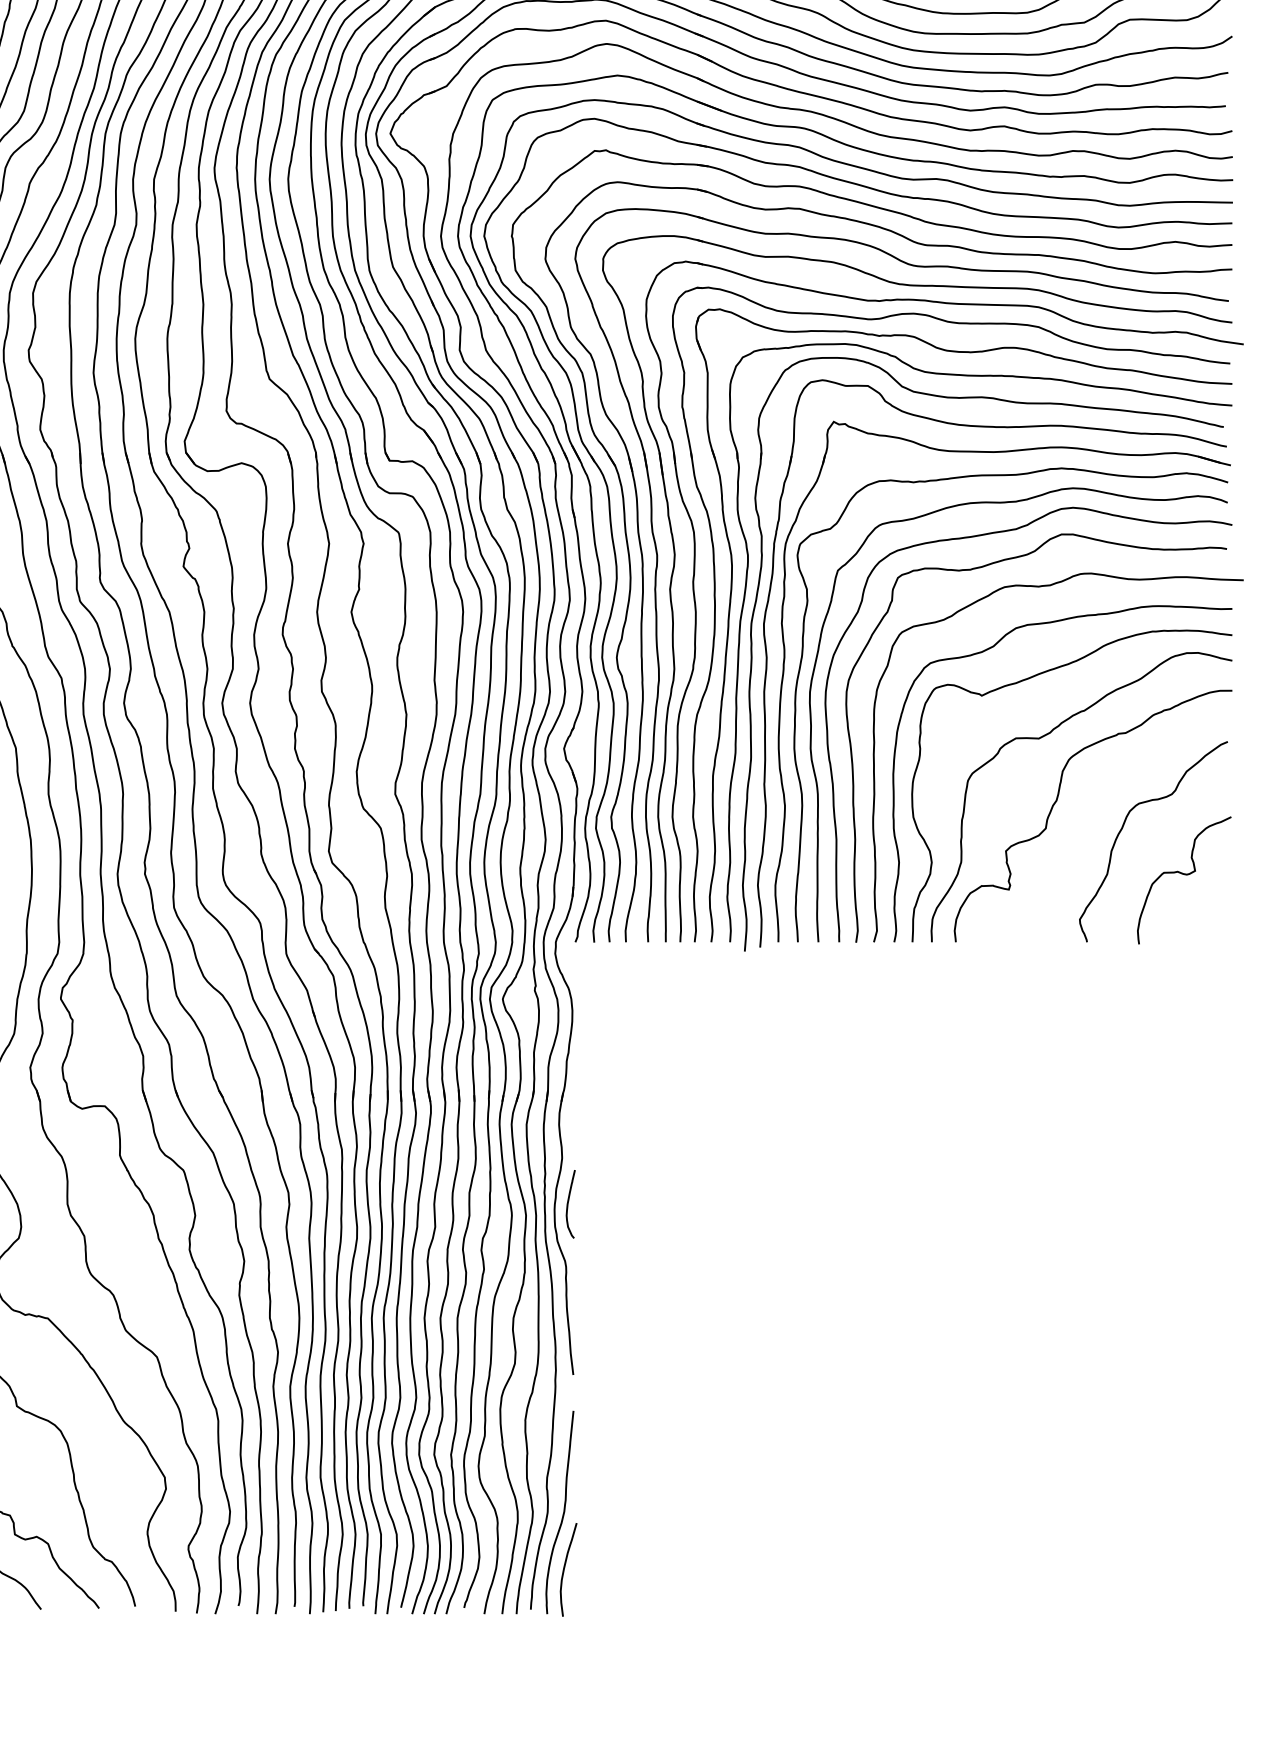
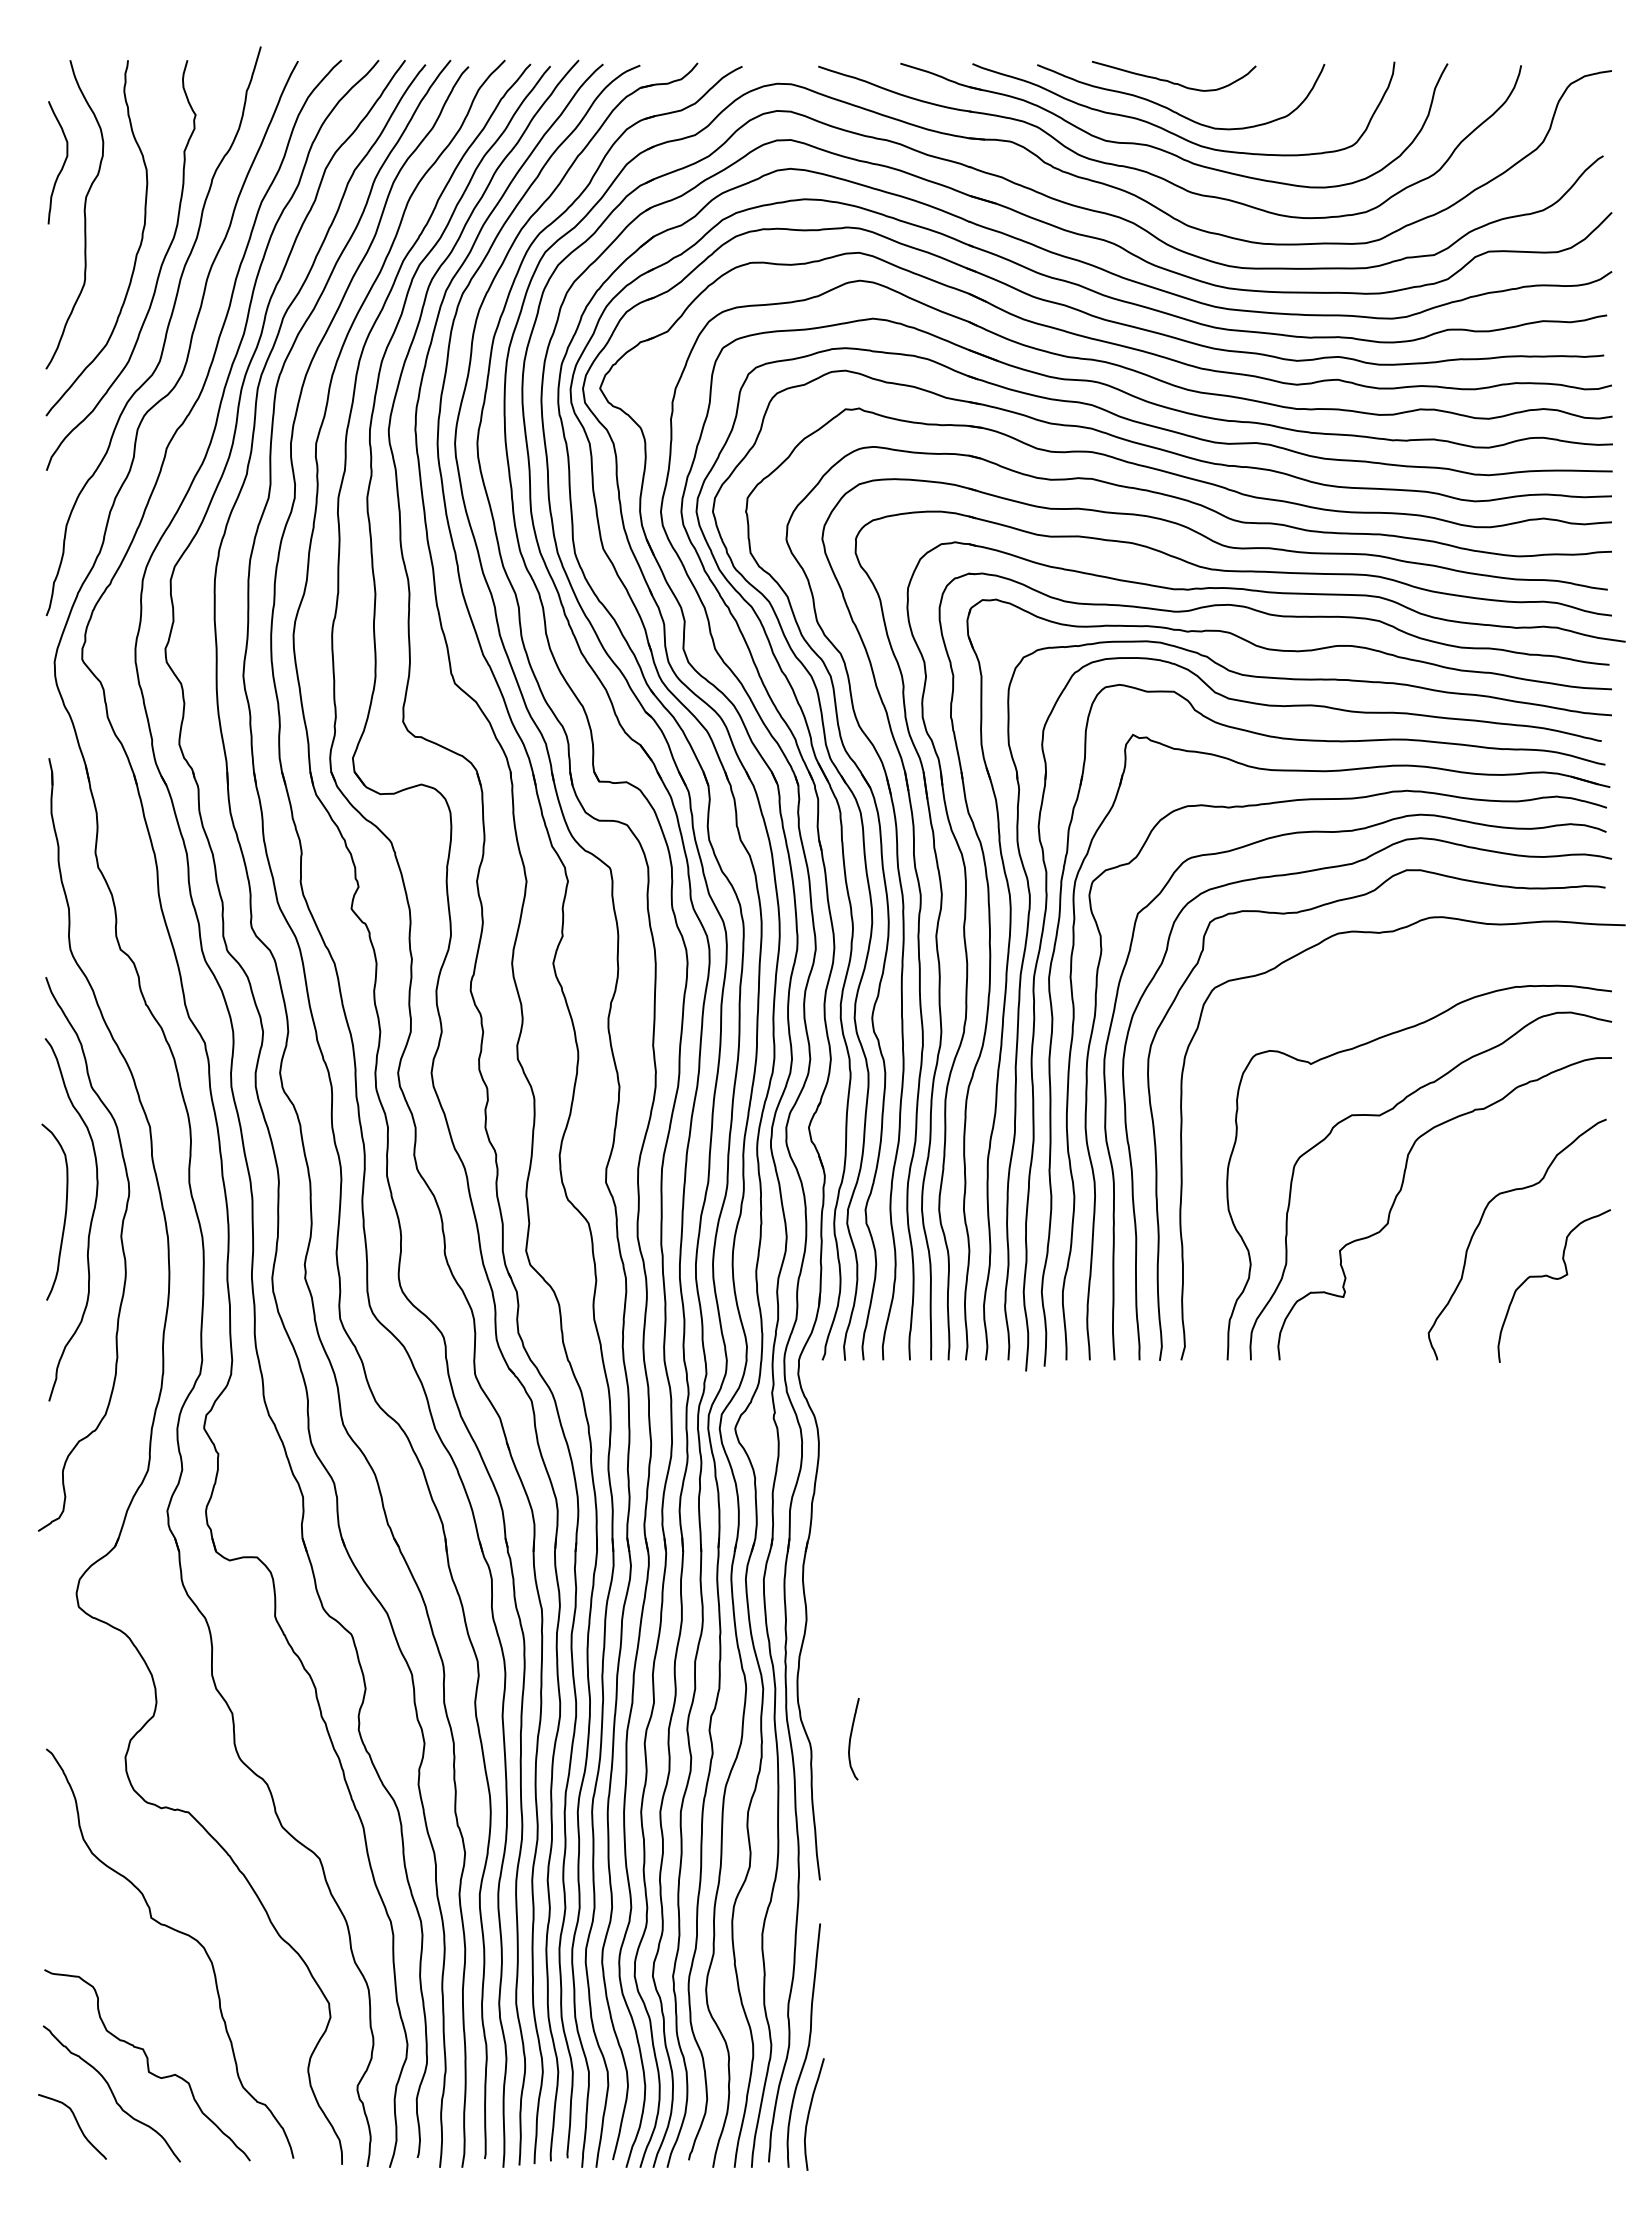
curve: (993, 647) -> (1325, 1005), removed
curve: (568, 1203) -> (851, 1738), moved

